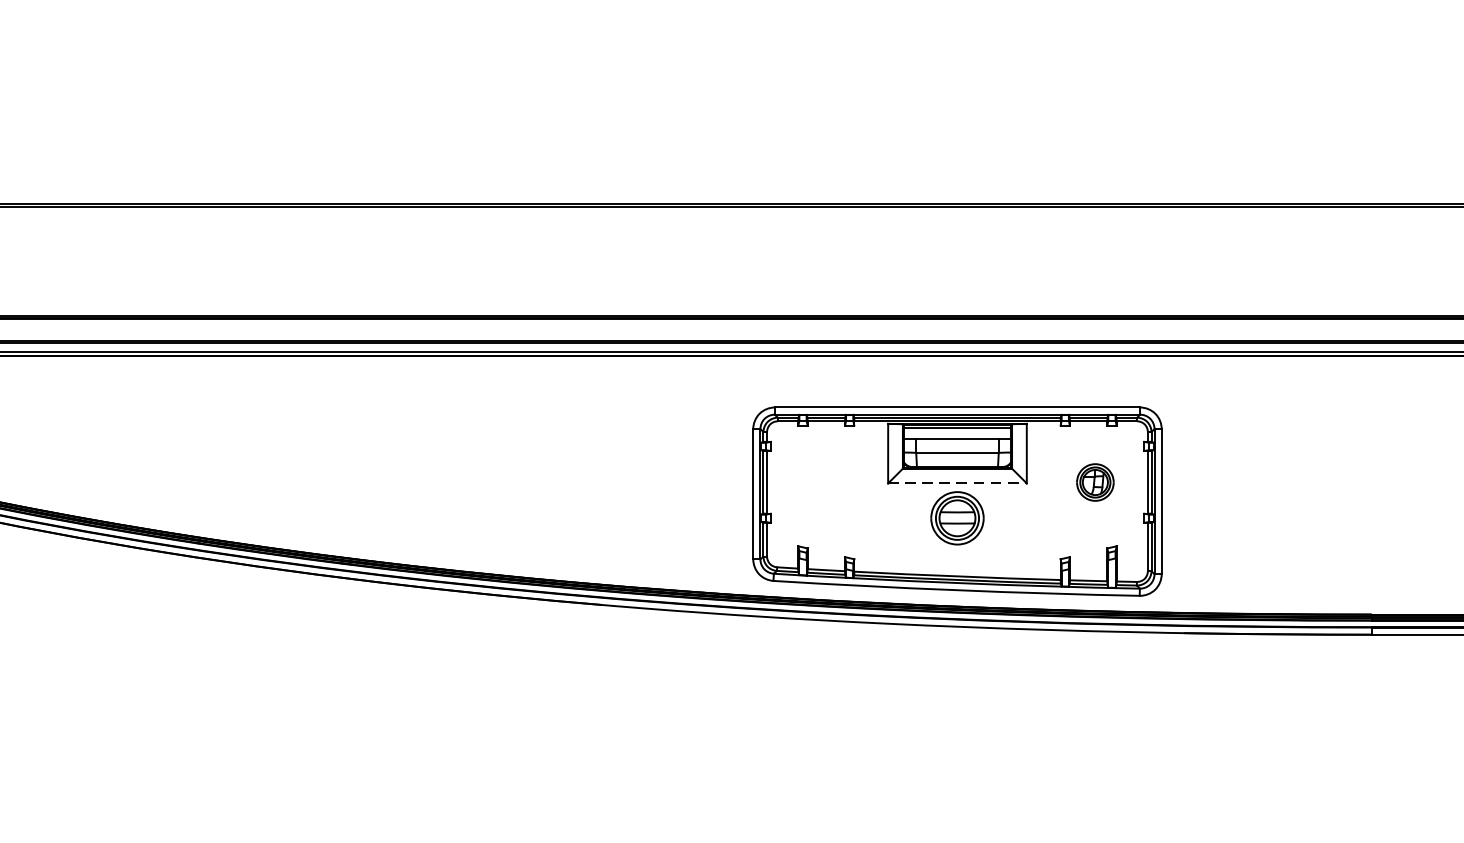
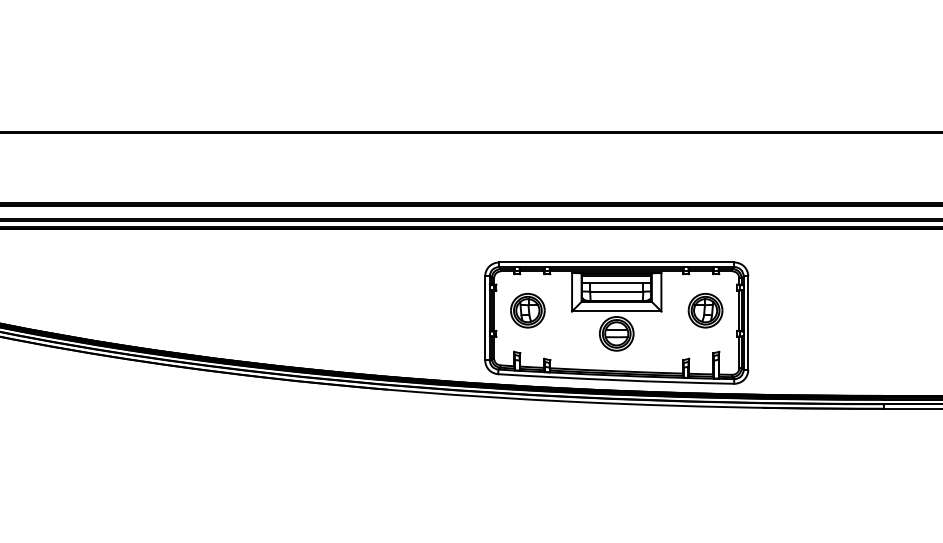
part: (818, 482) -> (527, 310), added
part: (1095, 482) -> (705, 310), size x1.43
line: (957, 483) -> (616, 311), dashed -> solid

